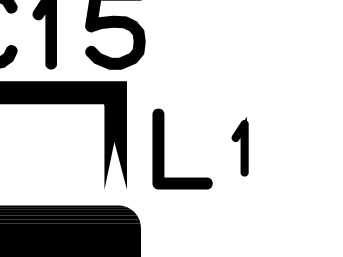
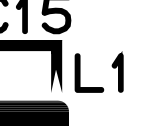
part: (239, 145) -> (117, 71), size x1.43

